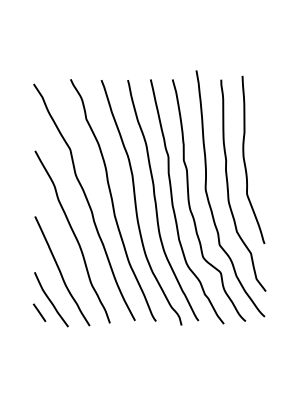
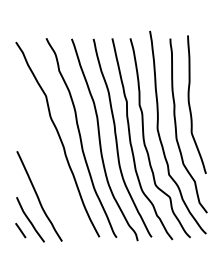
curve: (74, 236) -> (49, 167), removed

